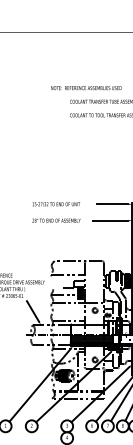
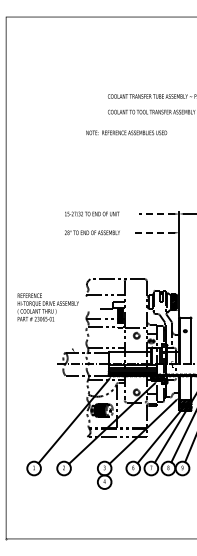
text: (86, 87) -> (126, 132), moved
line: (112, 204) -> (156, 214), solid -> dashed
line: (109, 220) -> (153, 232), solid -> dashed
line: (33, 311) -> (65, 336), removed

